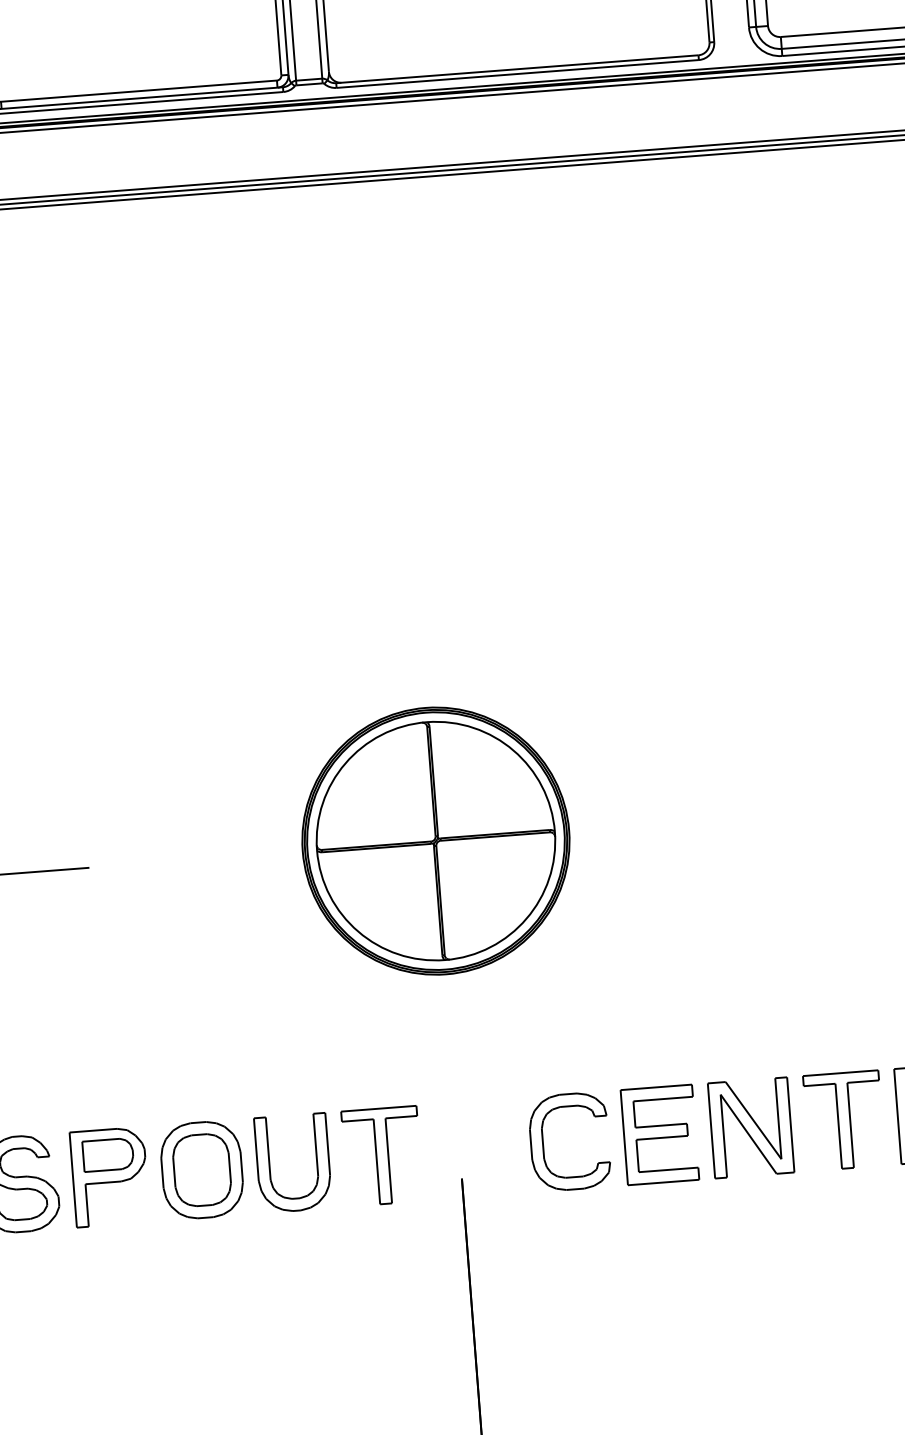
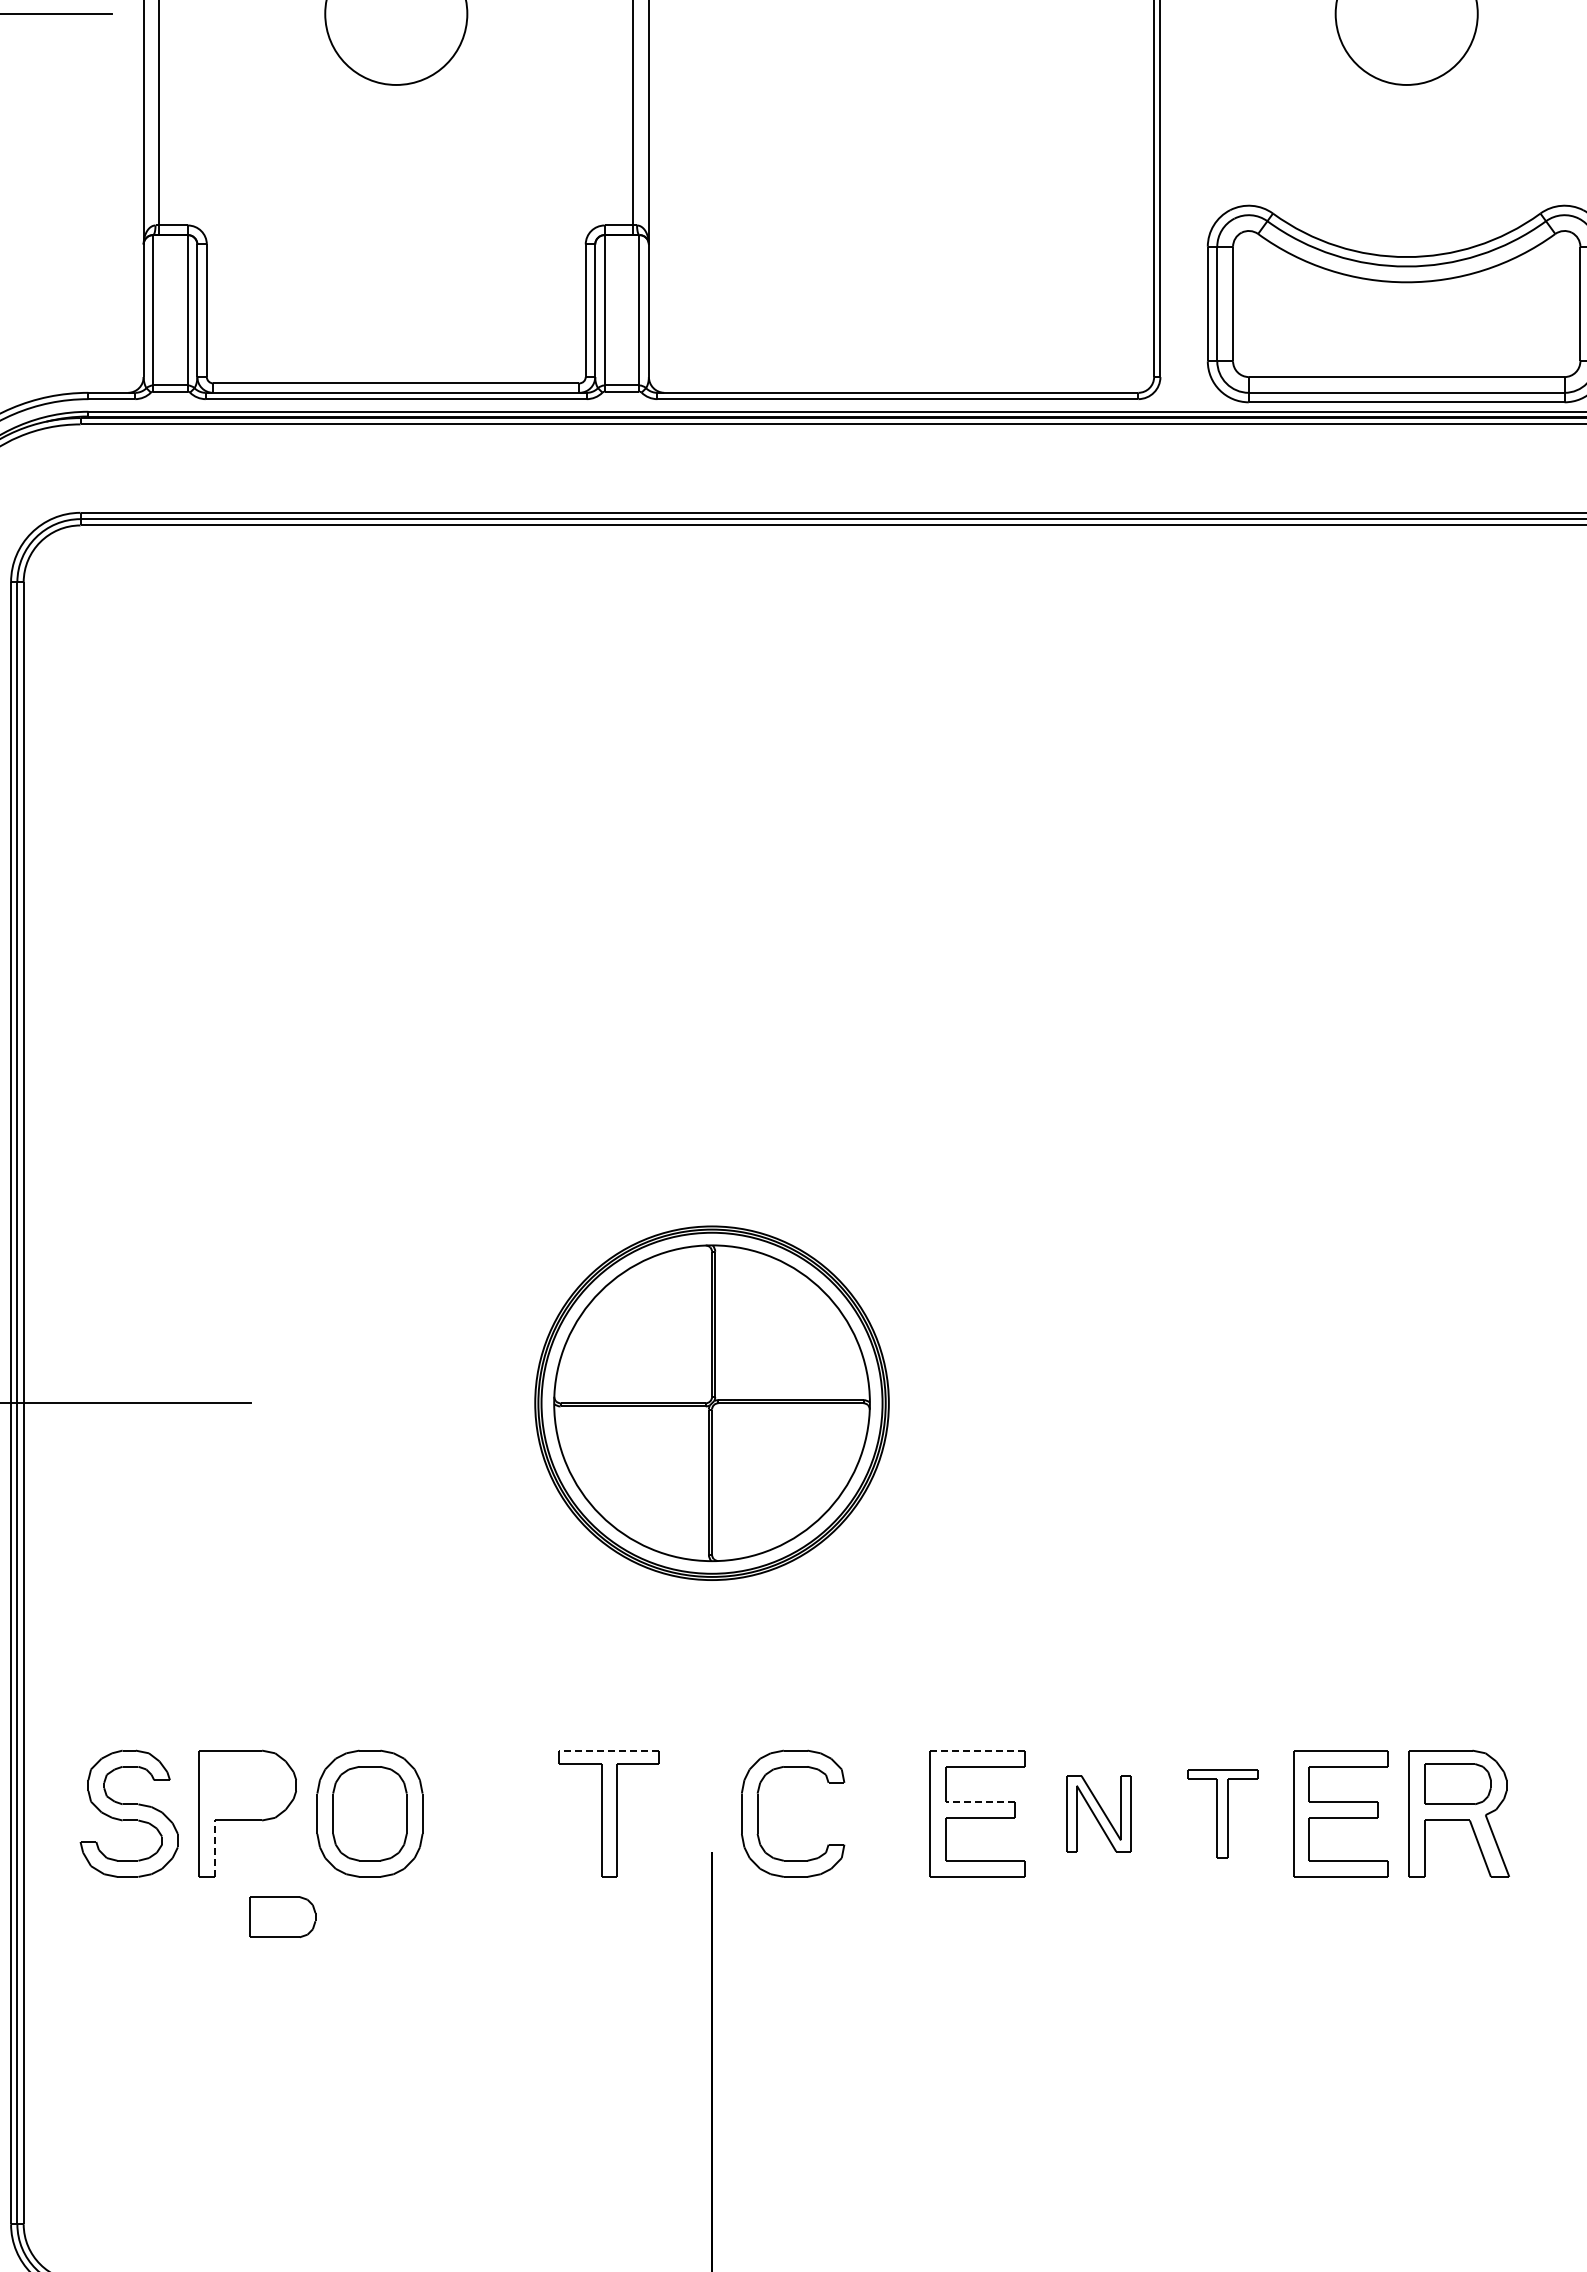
line: (656, 1087) -> (977, 1750), solid -> dashed
line: (378, 1108) -> (609, 1750), solid -> dashed
part: (844, 1120) -> (1222, 1813), size x0.7
line: (660, 1125) -> (979, 1801), solid -> dashed
part: (750, 1127) -> (1098, 1813), size x0.6
part: (543, 1143) -> (758, 1813), moved
part: (108, 1154) -> (282, 1916), moved
part: (269, 1164) -> (459, 1813), removed
line: (86, 1205) -> (214, 1848), solid -> dashed

